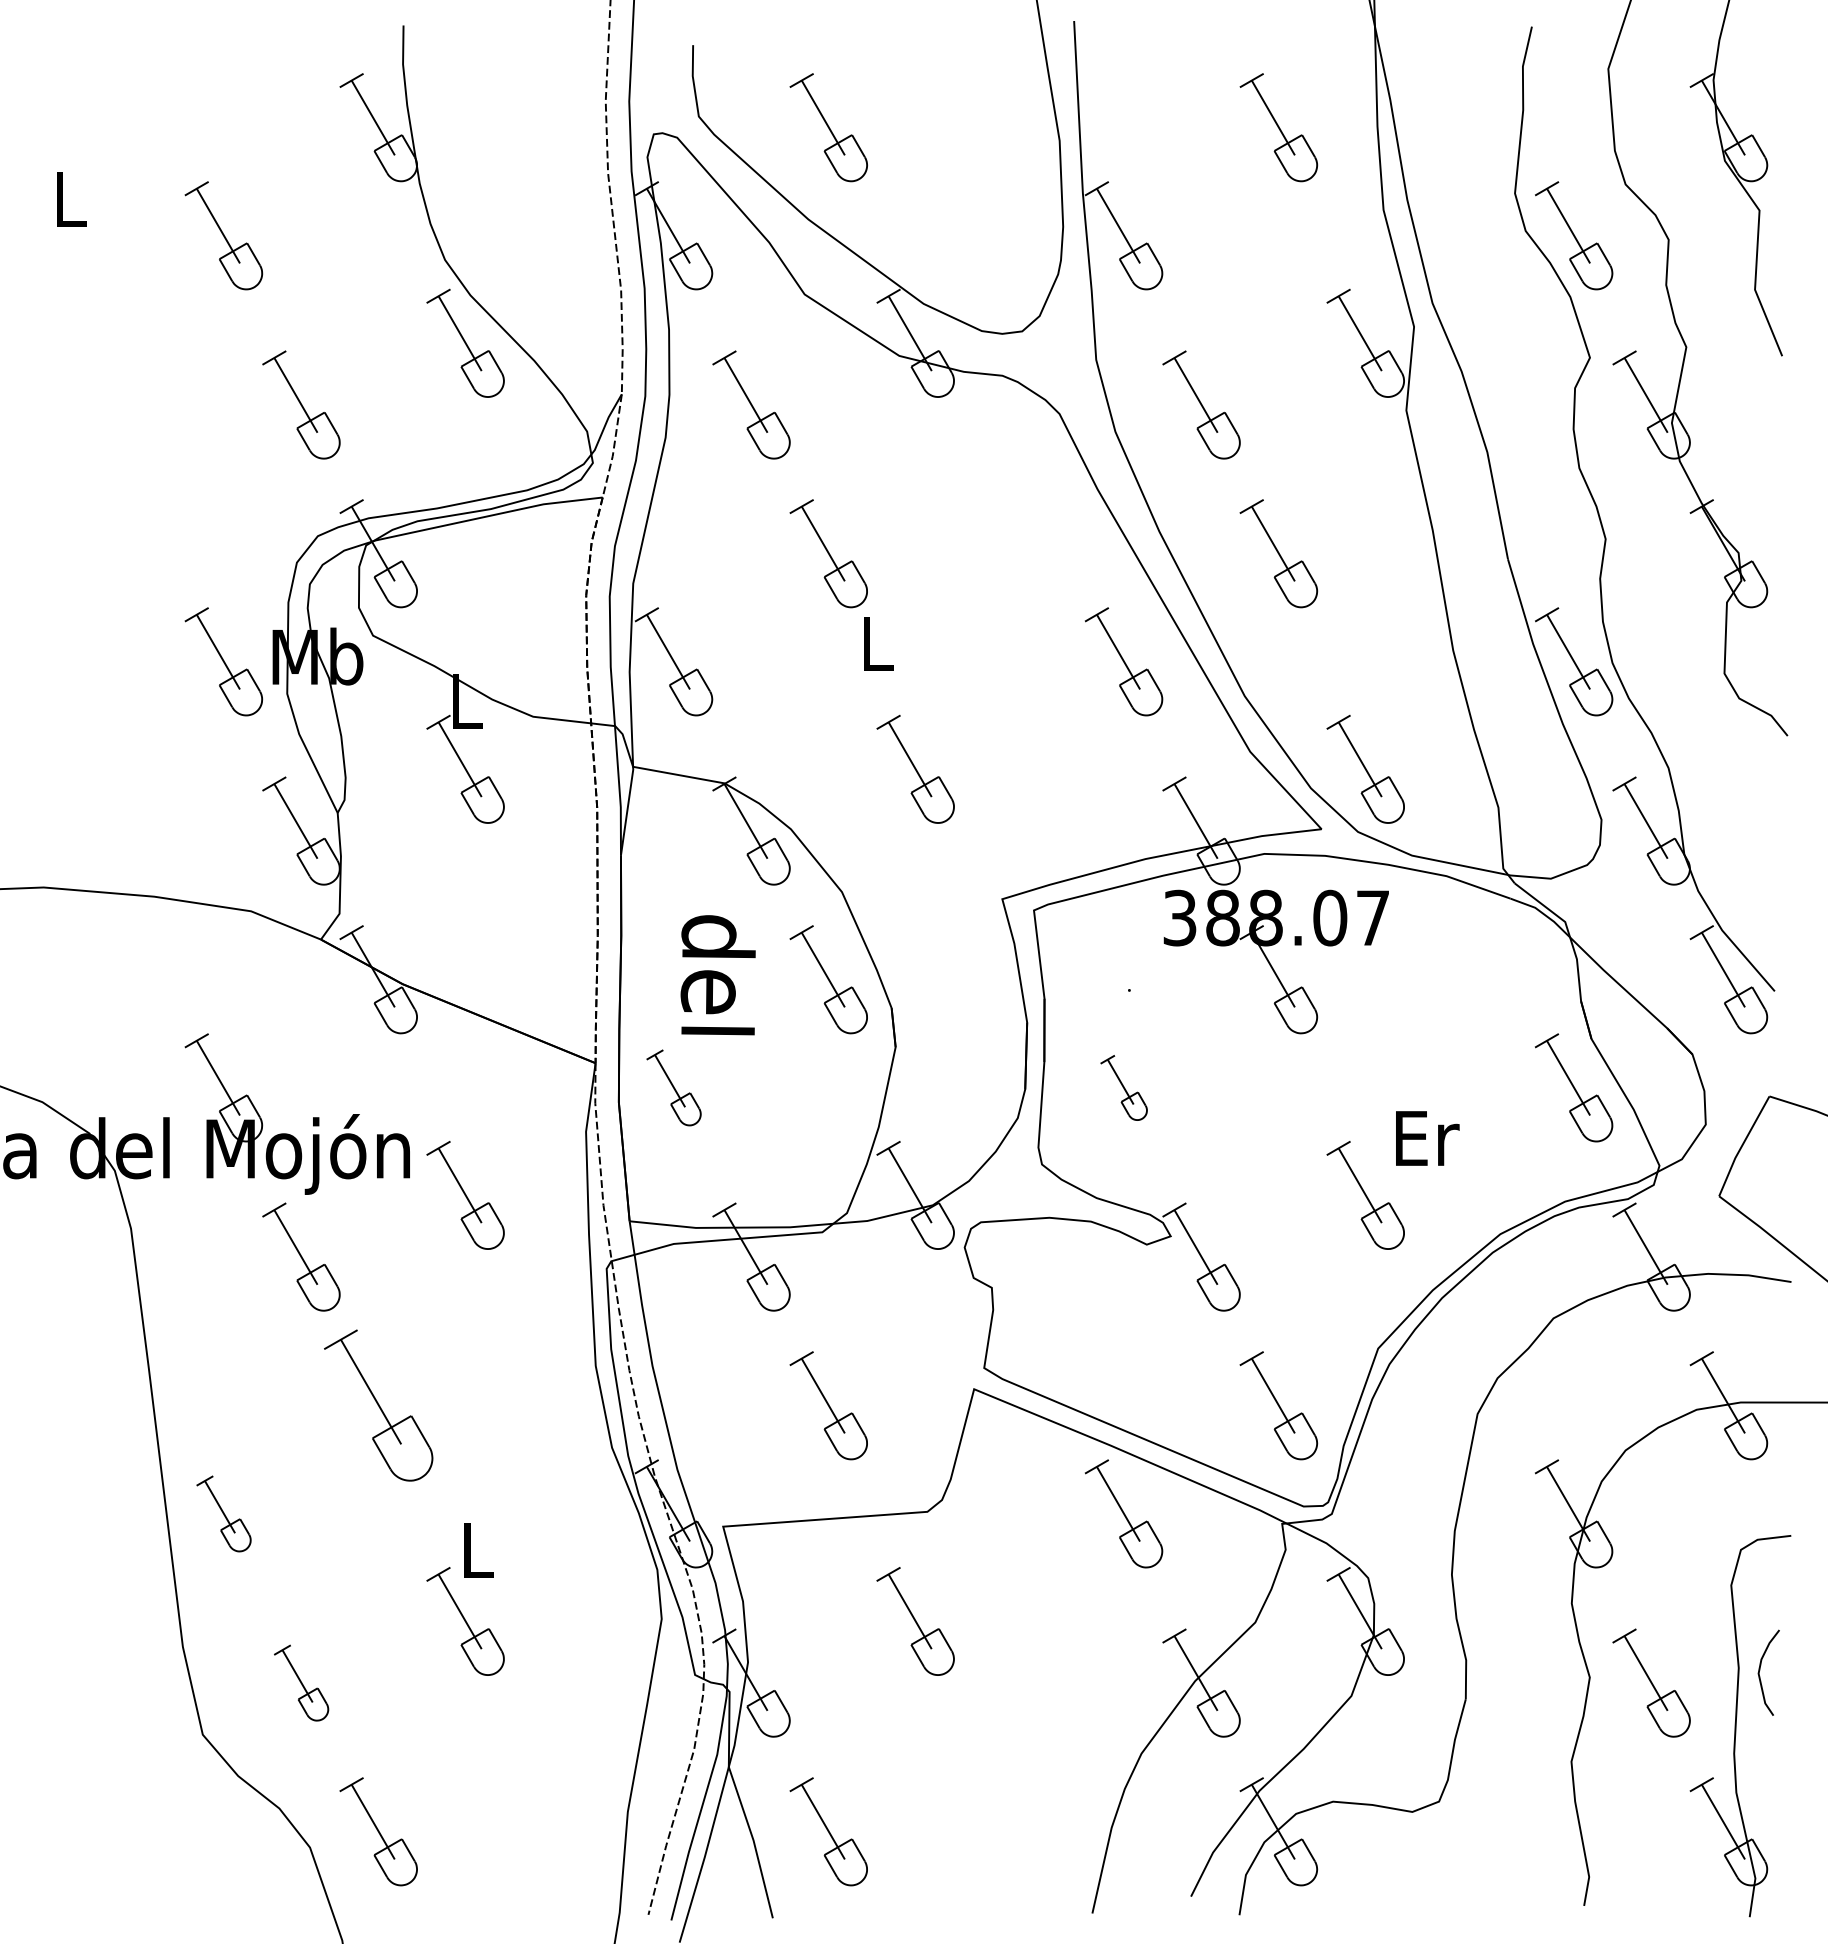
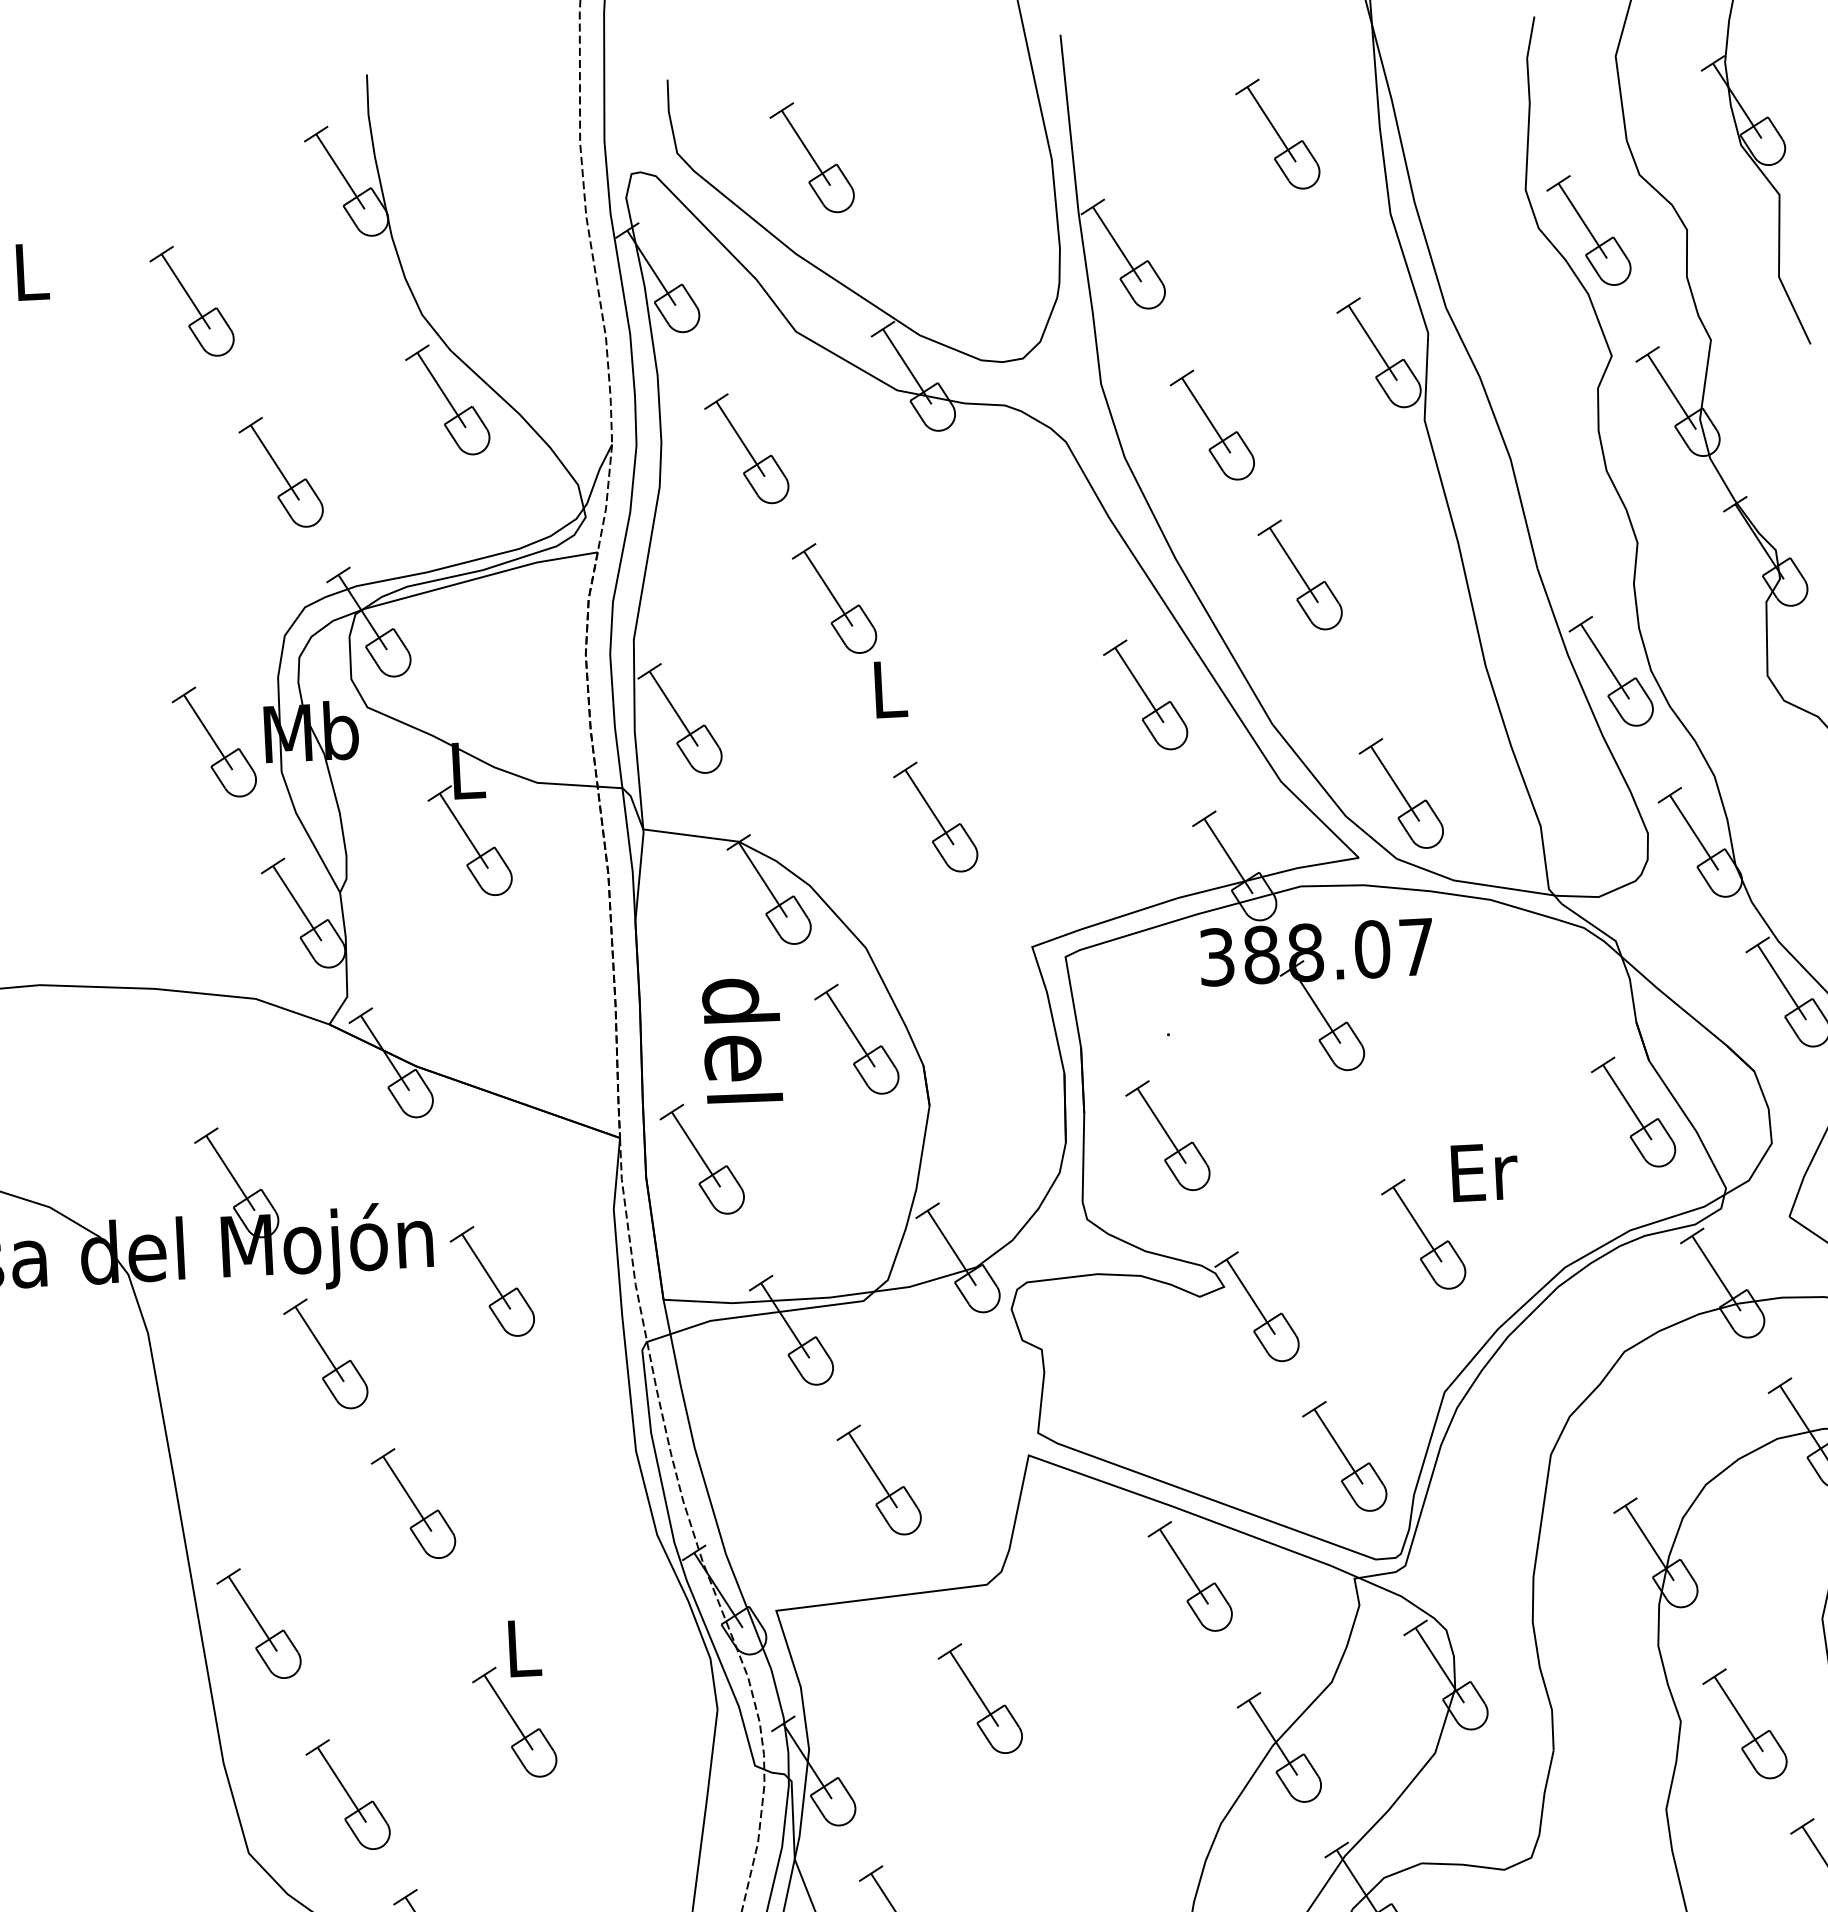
part: (673, 1087) -> (701, 1159), size x1.43
part: (1123, 1087) -> (1167, 1135), size x1.67
part: (378, 1405) -> (413, 1503), size x0.71
part: (223, 1513) -> (258, 1623), size x1.43
part: (301, 1682) -> (348, 1794), size x1.43

